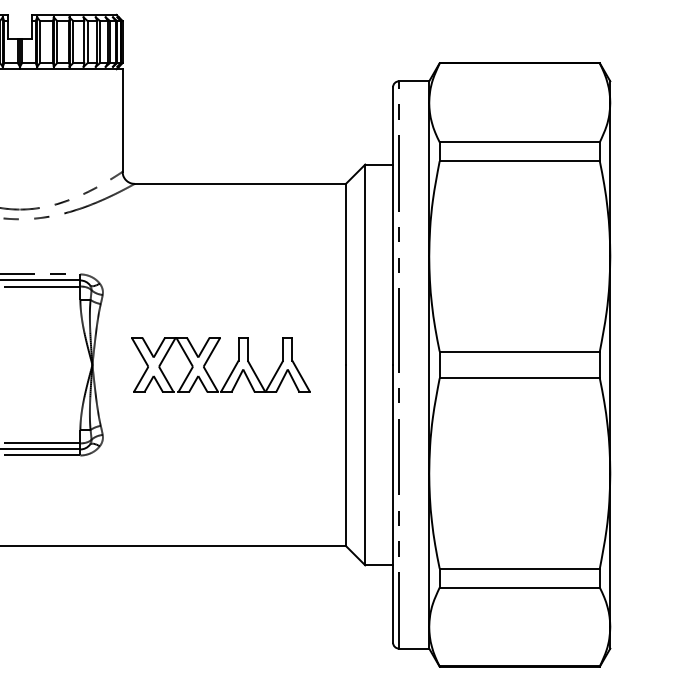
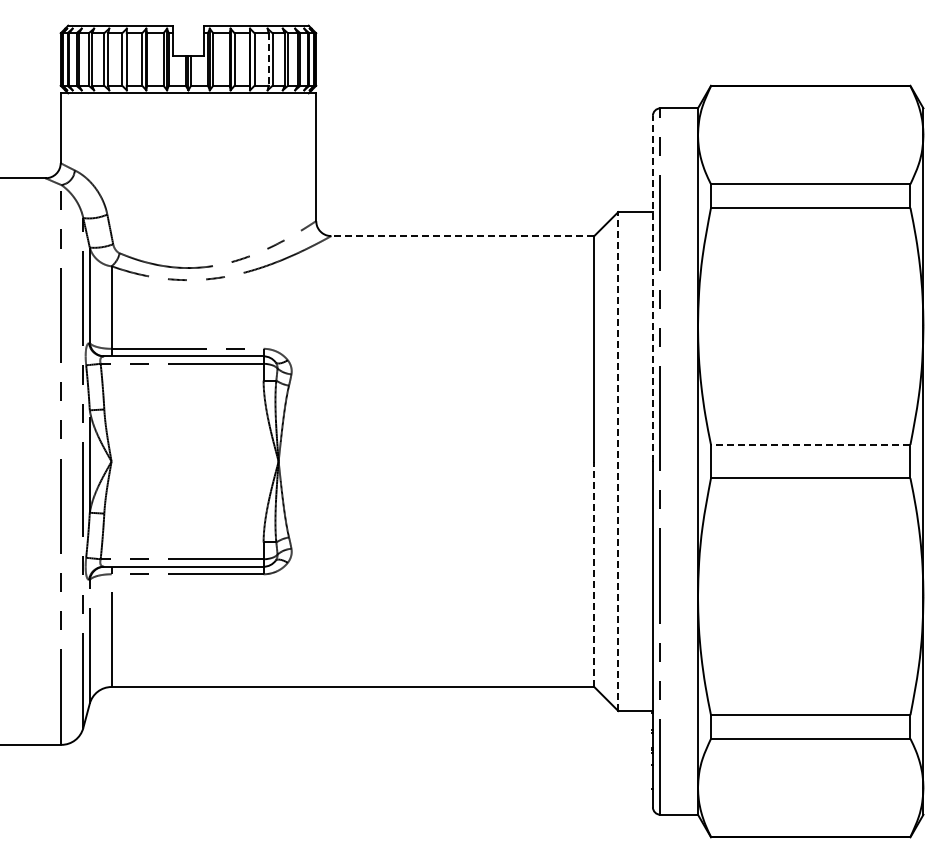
line: (84, 42) -> (268, 60), solid -> dashed
line: (240, 184) -> (462, 236), solid -> dashed
line: (392, 225) -> (652, 288), solid -> dashed
line: (519, 351) -> (810, 444), solid -> dashed
line: (365, 364) -> (618, 461), solid -> dashed
part: (232, 370) -> (452, 468), removed
line: (346, 455) -> (594, 574), solid -> dashed

